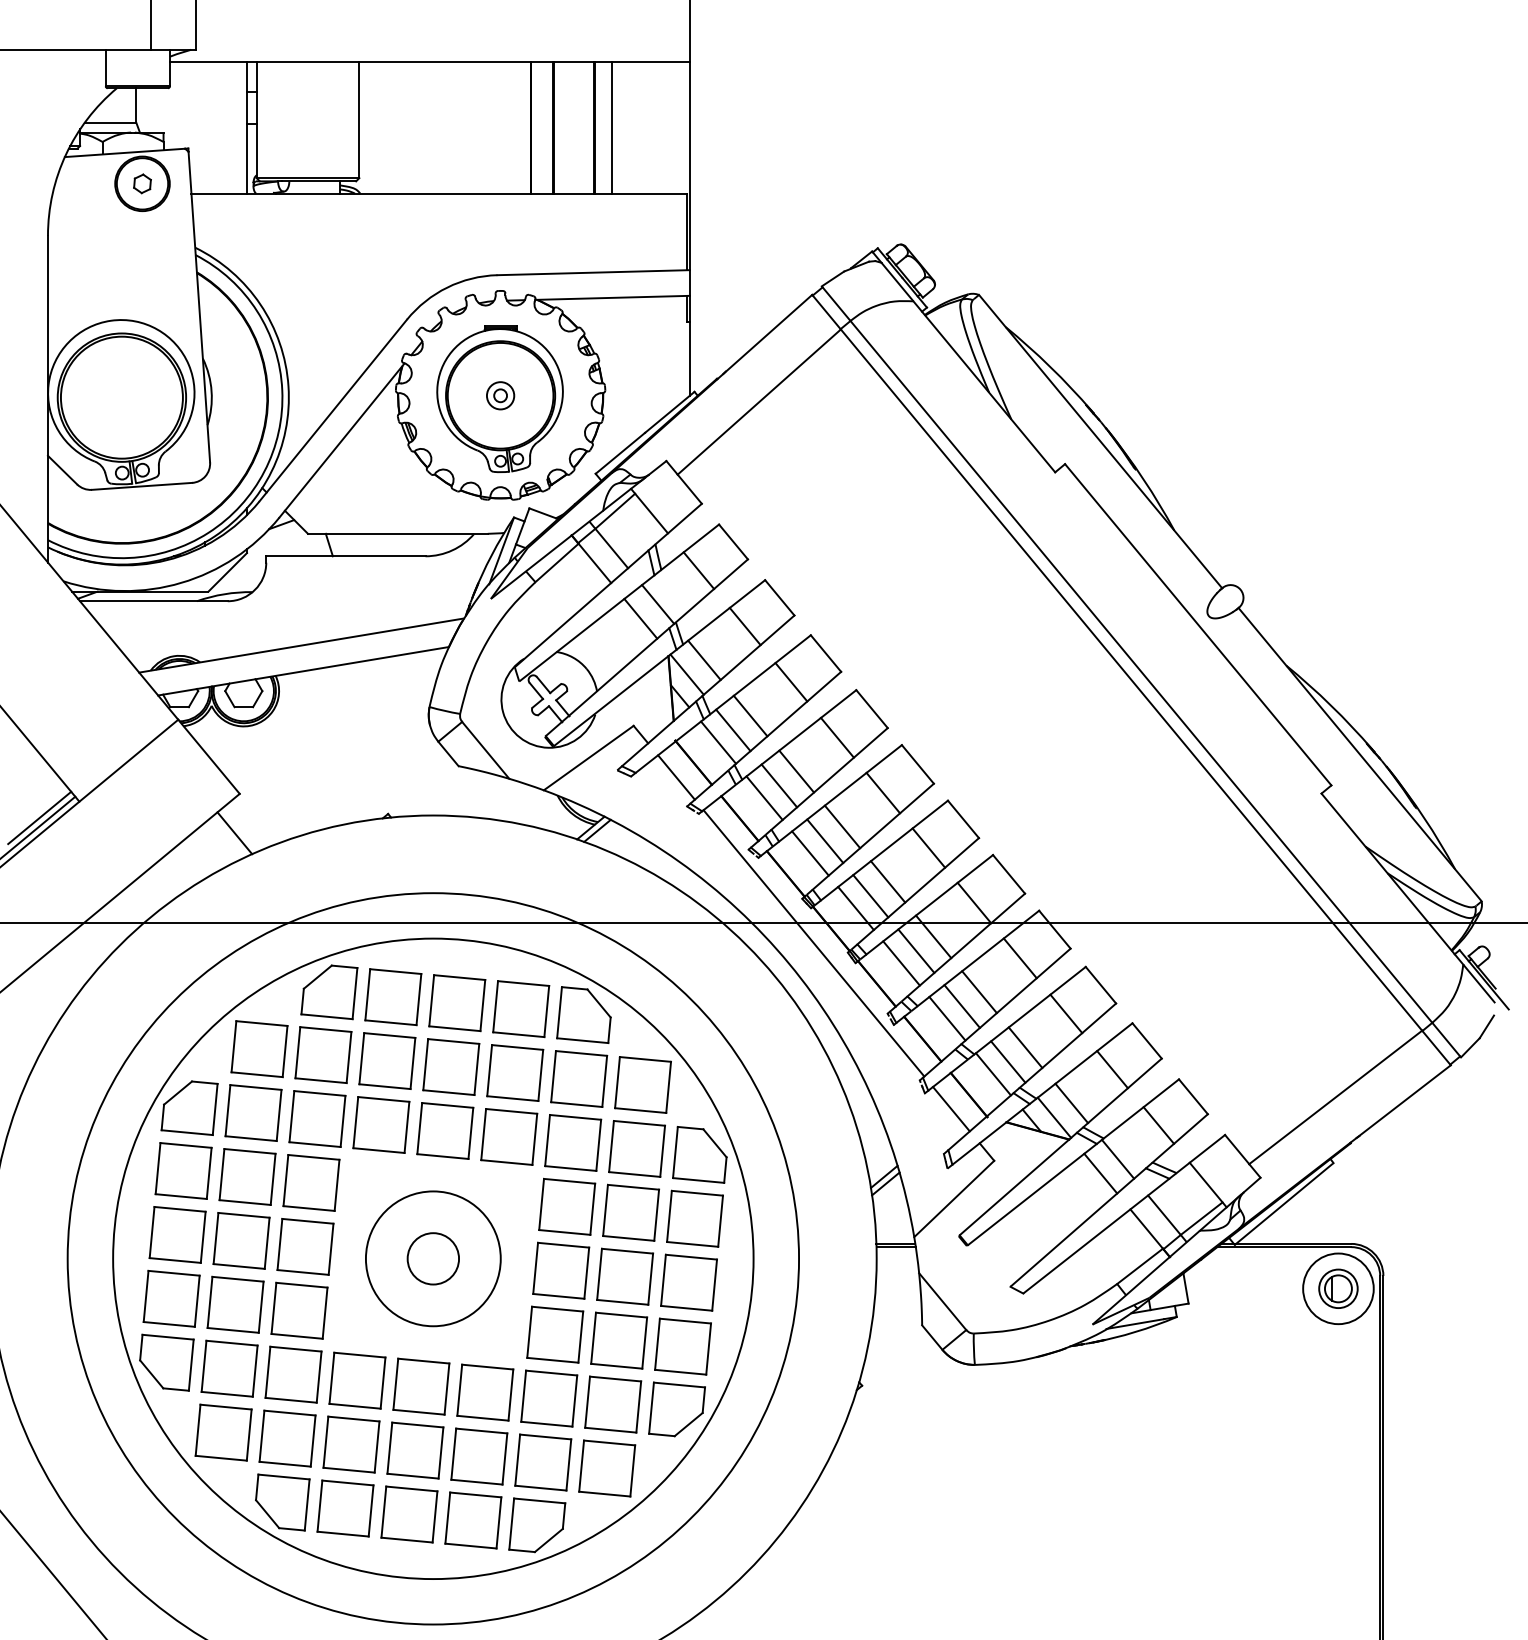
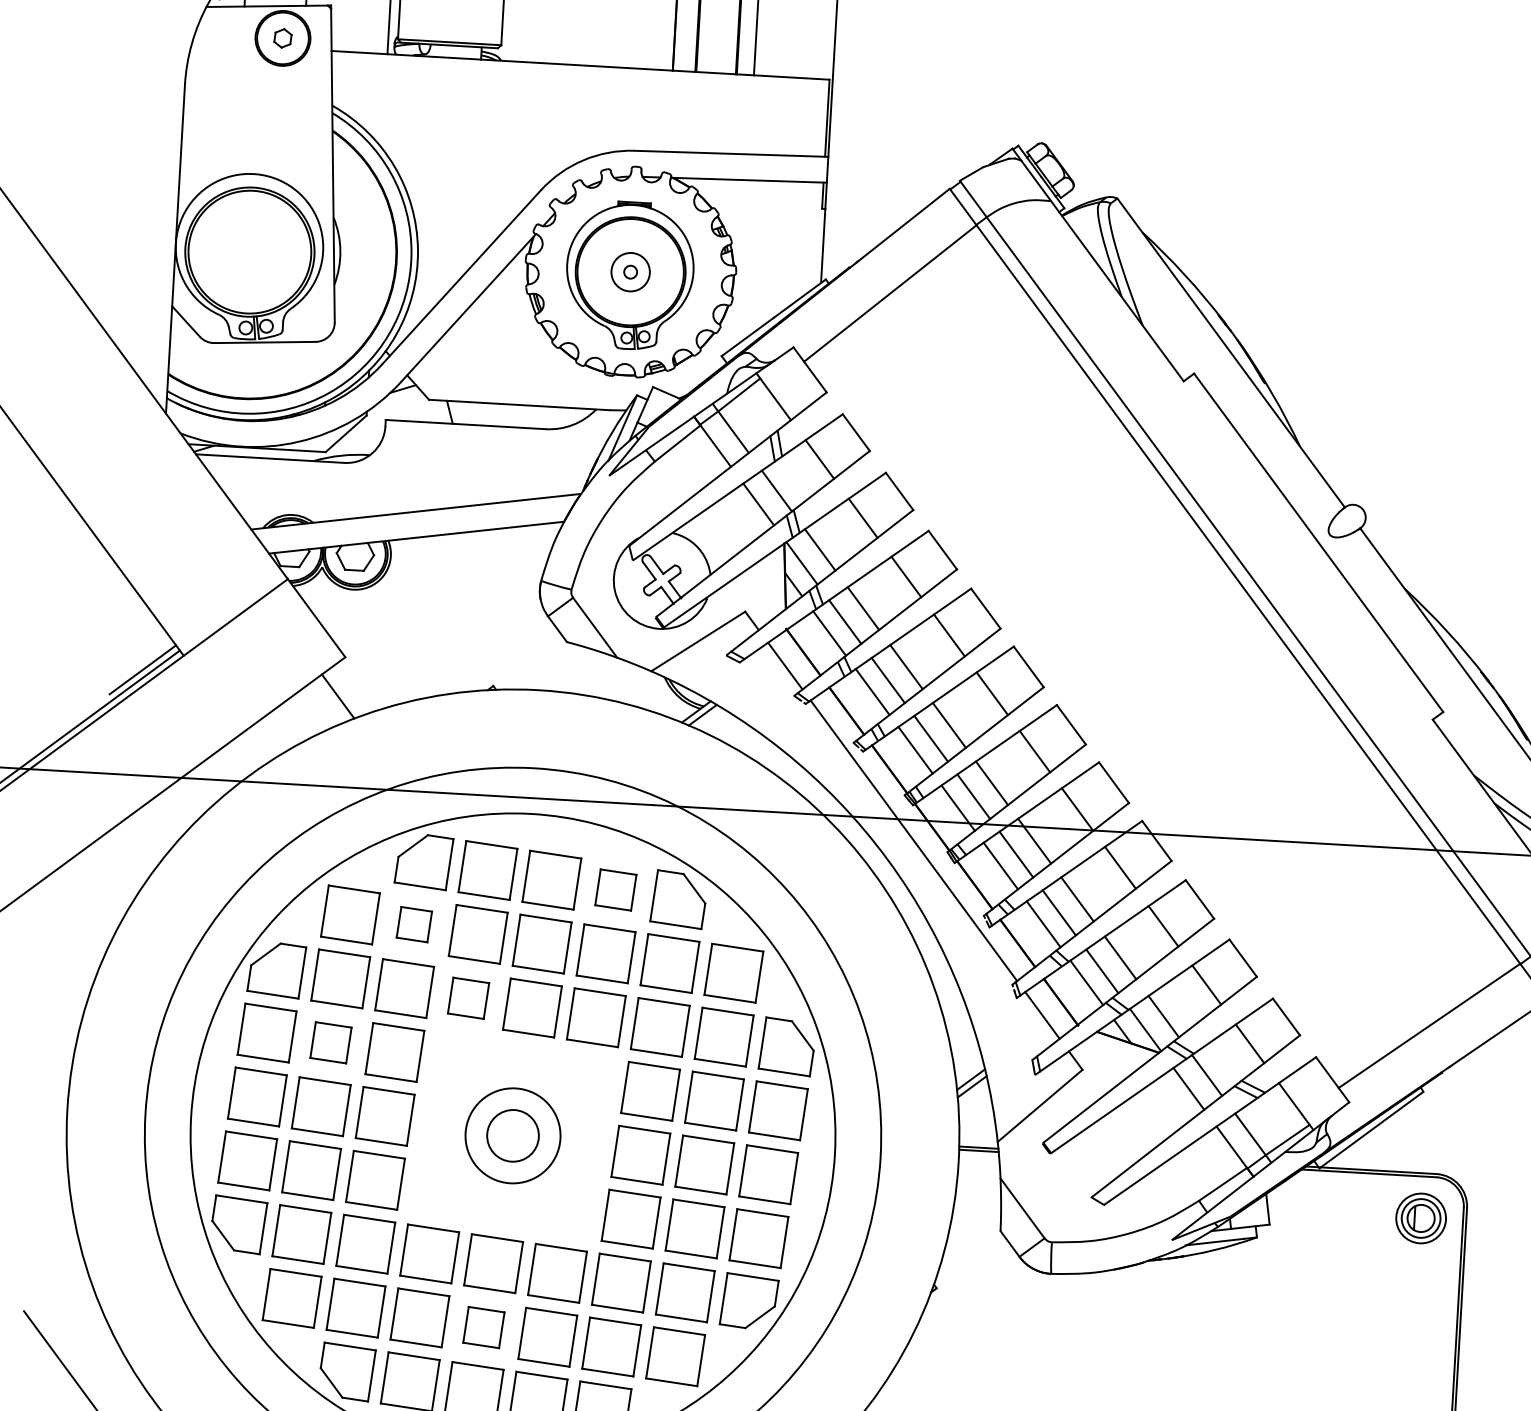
circle: (500, 395) -> (630, 271), size x1.4
part: (521, 1009) -> (616, 890), size x0.7
part: (323, 1054) -> (414, 924), size x0.6
part: (381, 1124) -> (468, 997), size x0.7
part: (247, 1176) -> (330, 1042), size x0.7
circle: (432, 1258) -> (512, 1135), size x0.7
circle: (1338, 1288) -> (1421, 1218), size x0.7
part: (415, 1450) -> (483, 1327), size x0.7

